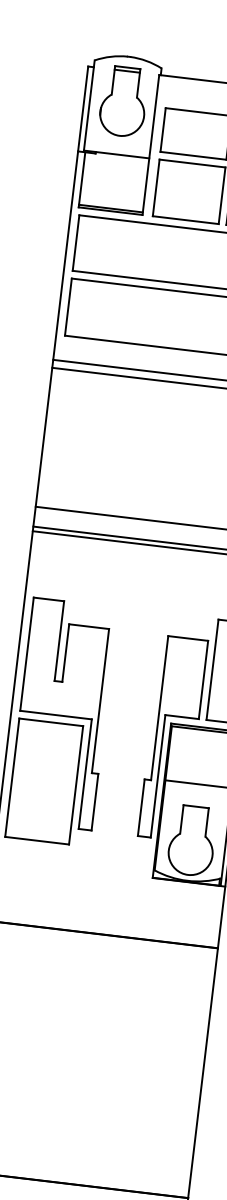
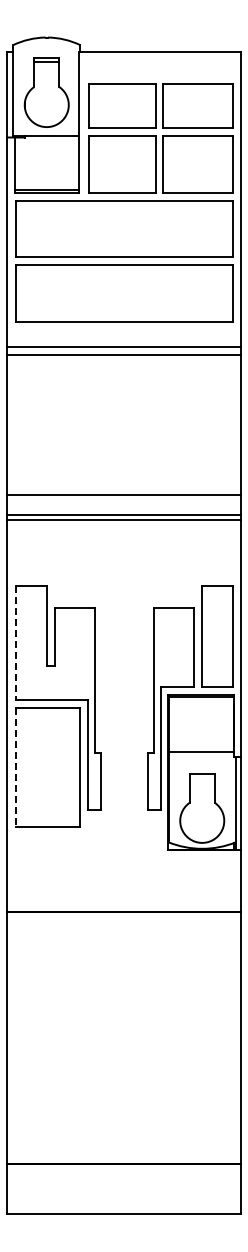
part: (123, 101) -> (46, 92), moved
line: (27, 654) -> (16, 643), solid -> dashed
line: (12, 778) -> (16, 767), solid -> dashed

